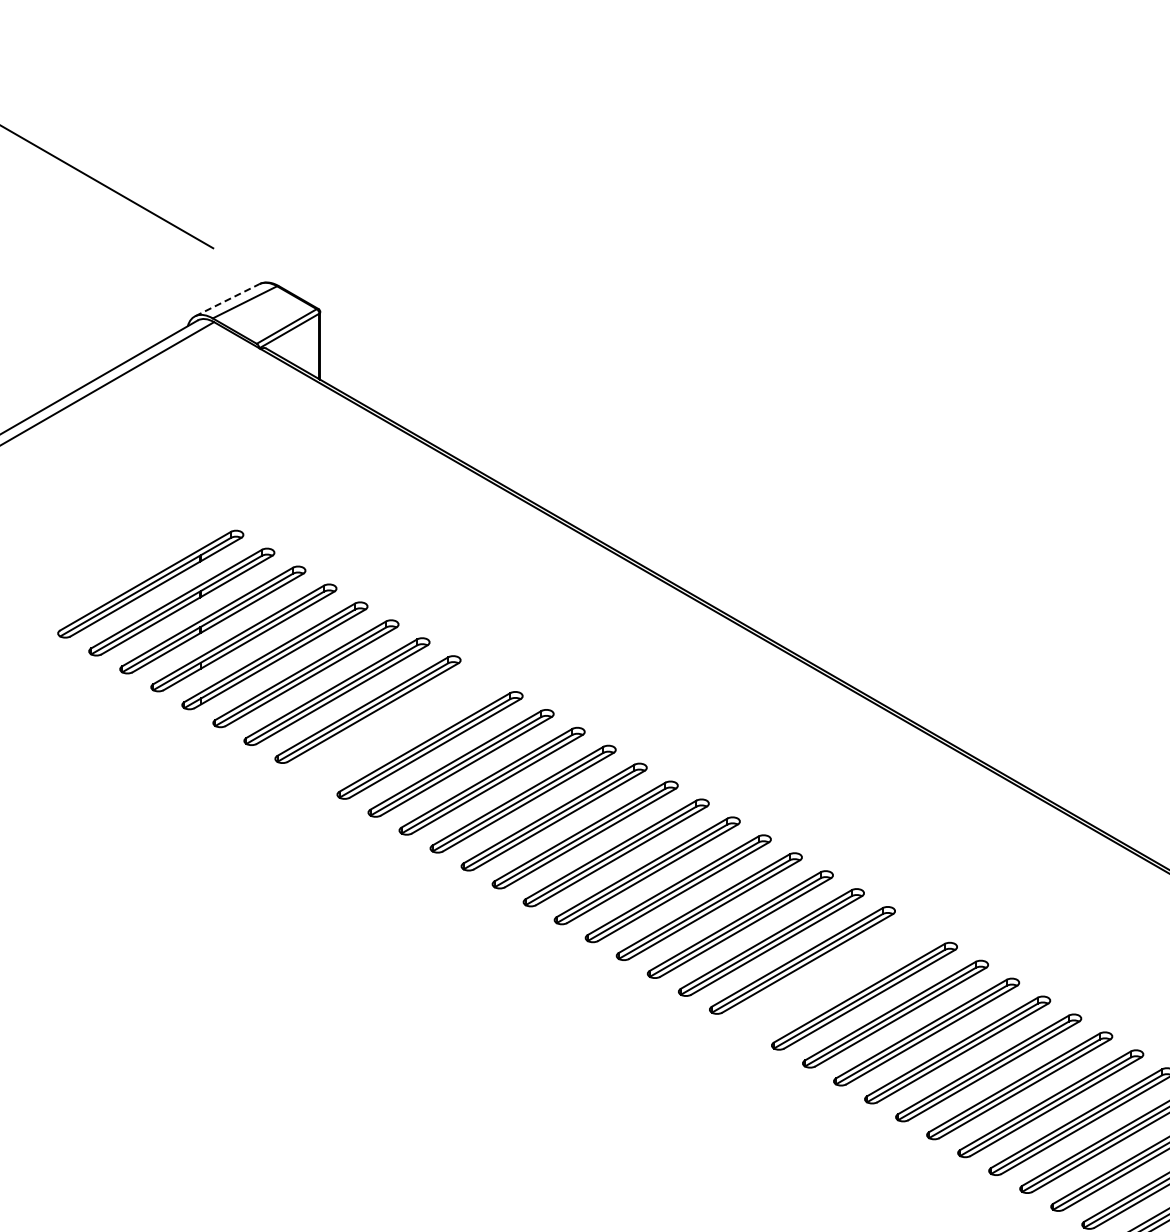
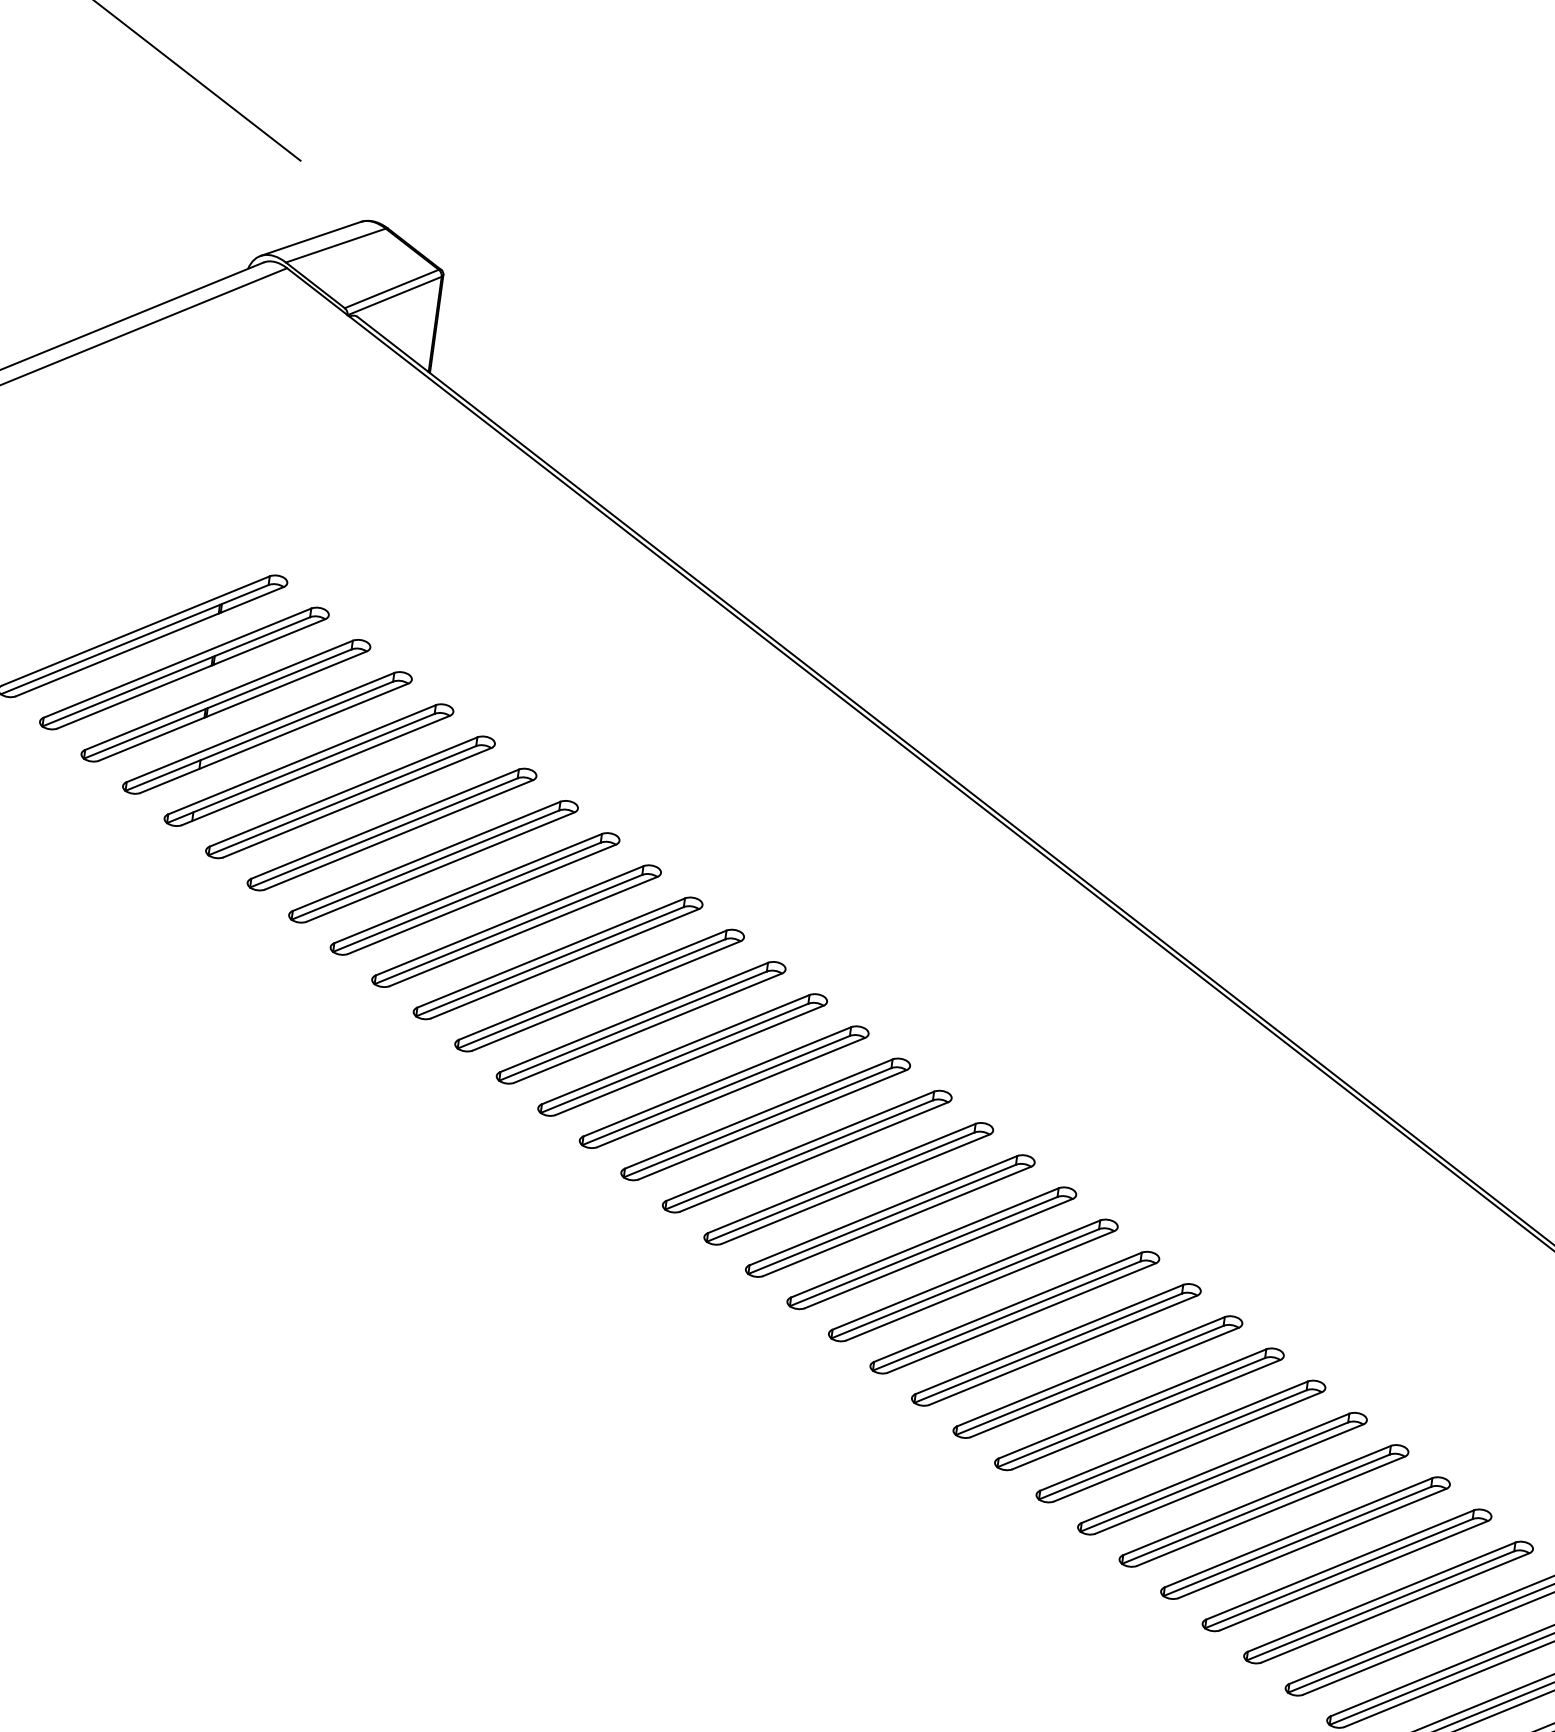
line: (227, 300) -> (310, 239), dashed -> solid
part: (398, 727) -> (474, 893), added
part: (833, 978) -> (1056, 1345), added

